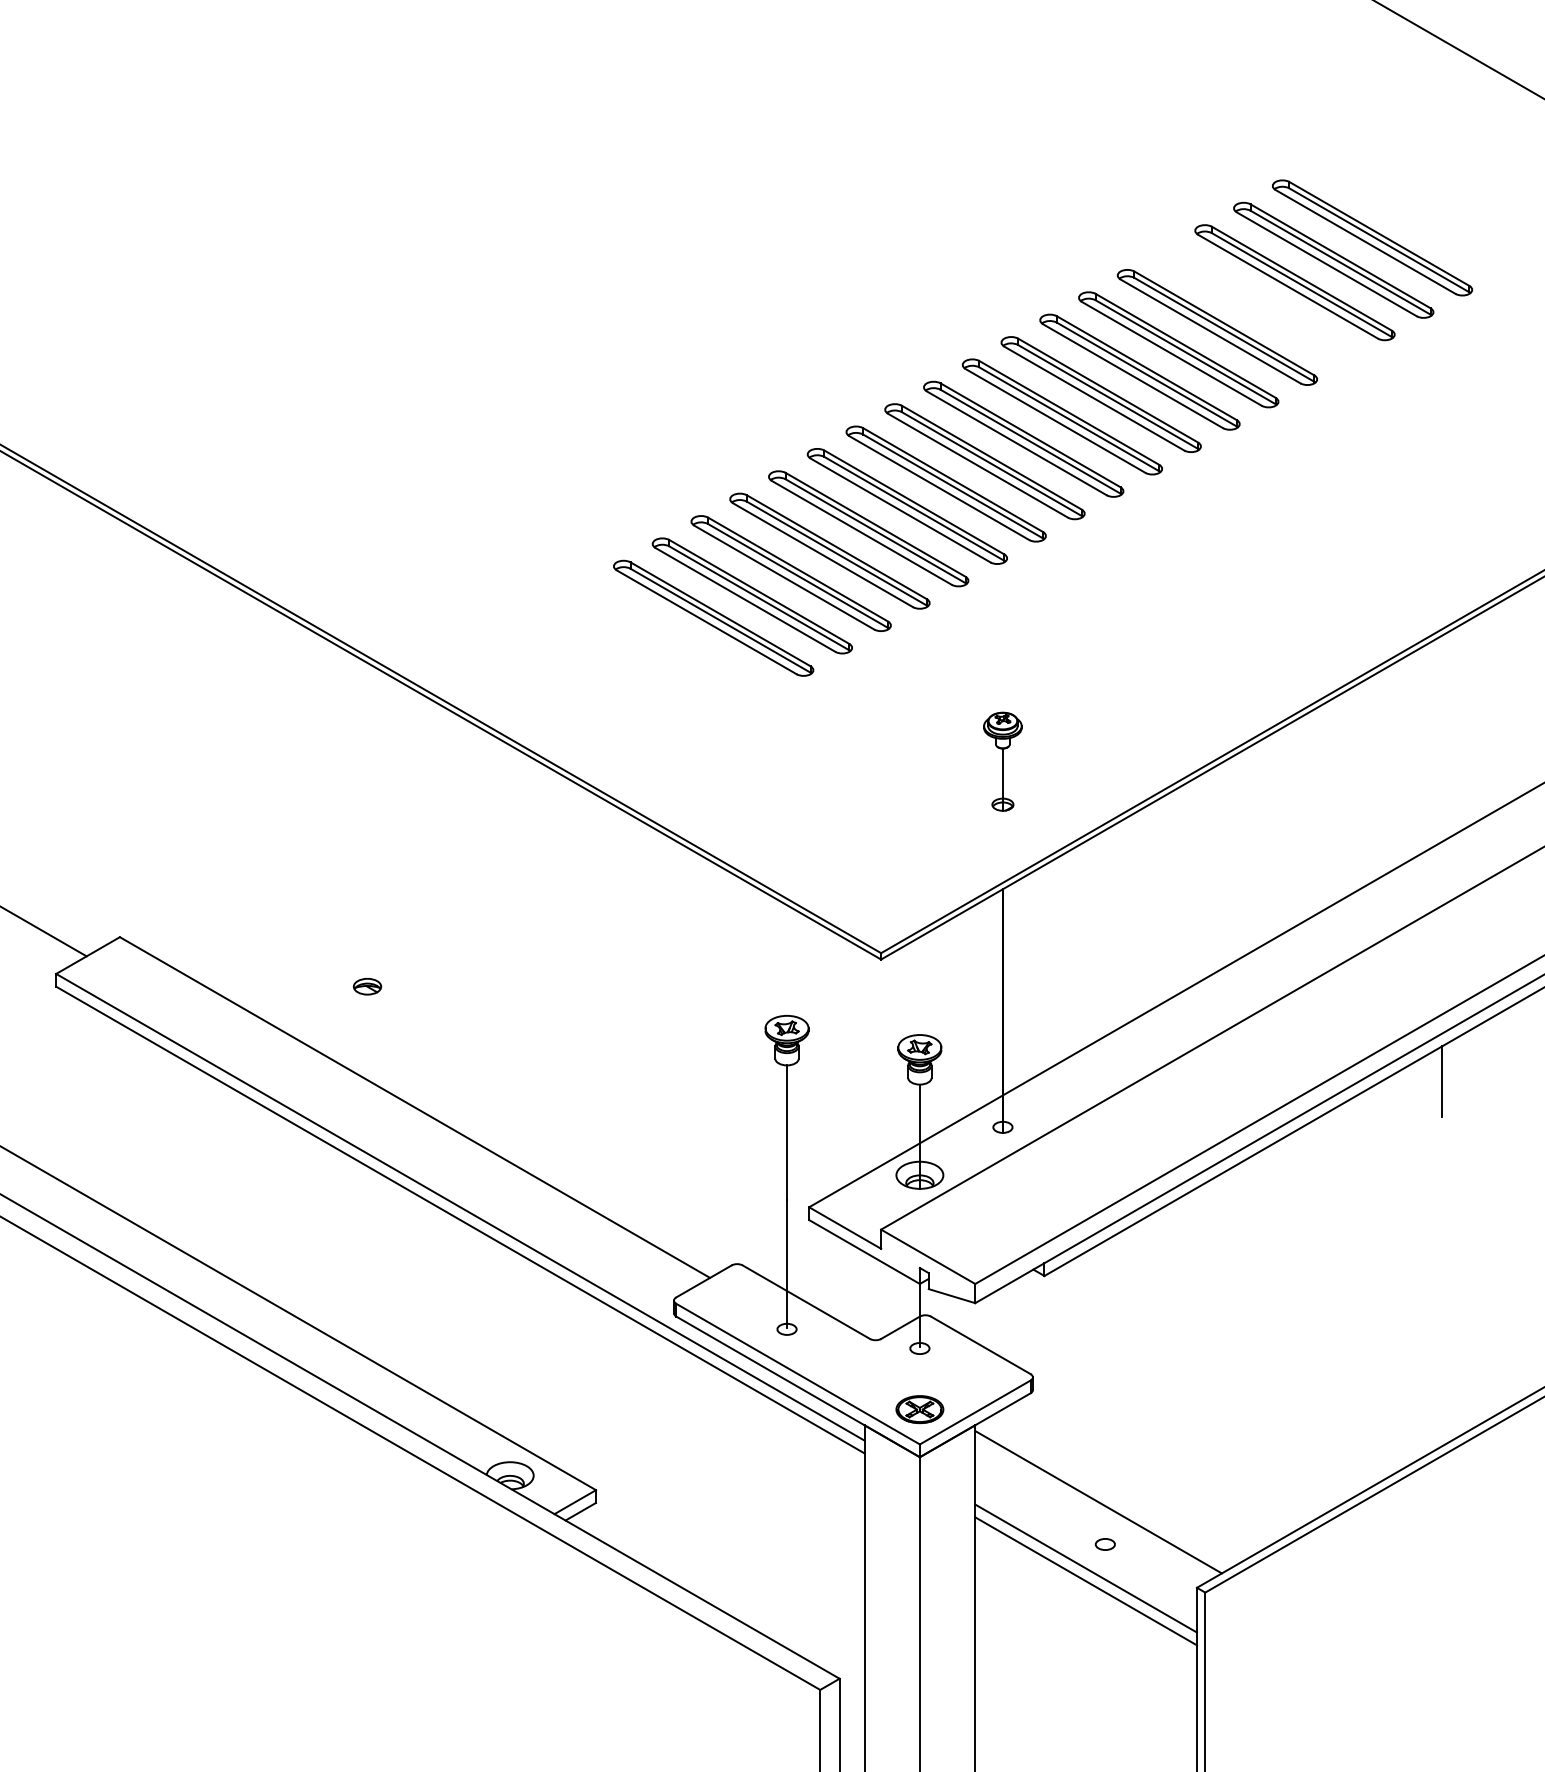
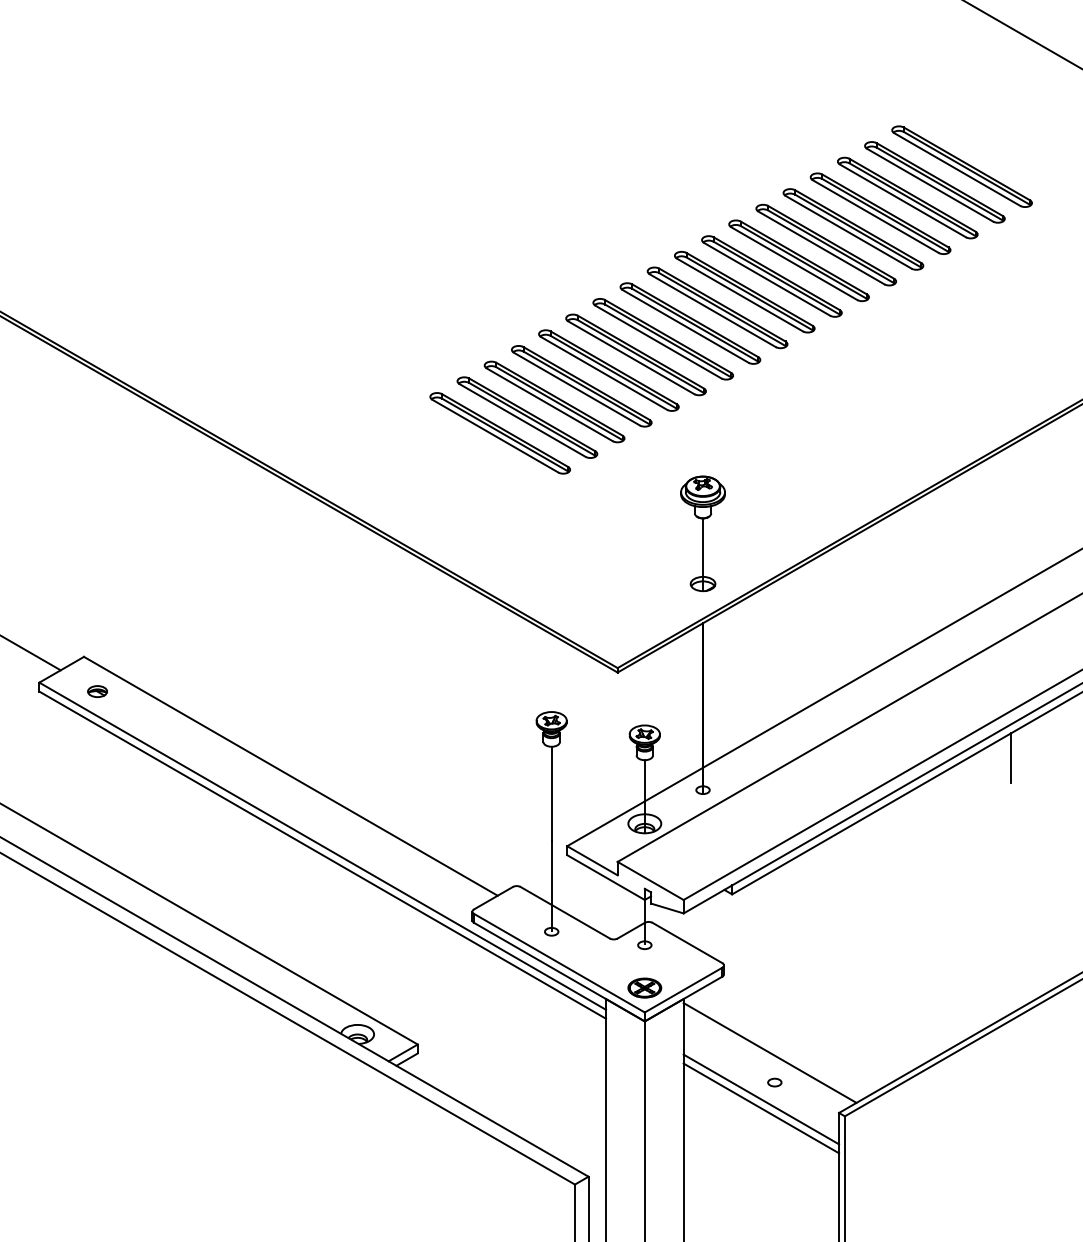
part: (1256, 304) -> (880, 213), added
part: (1002, 761) -> (702, 533), size x1.67
part: (367, 986) -> (97, 691), moved

